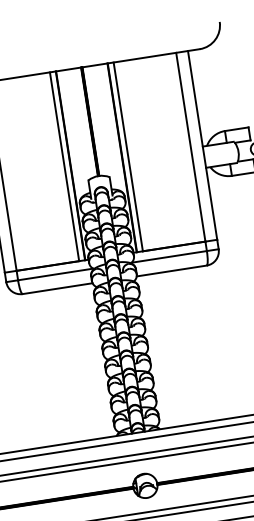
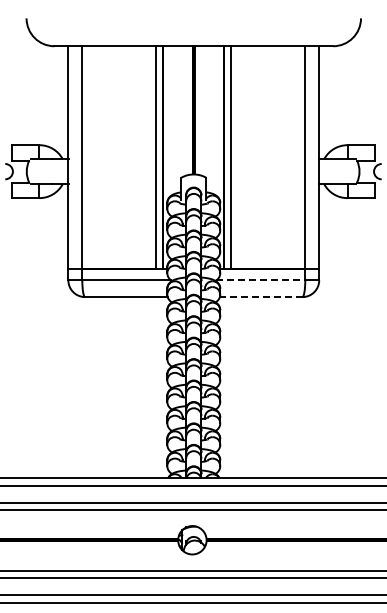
line: (169, 256) -> (261, 280), solid -> dashed
line: (171, 271) -> (260, 297), solid -> dashed

